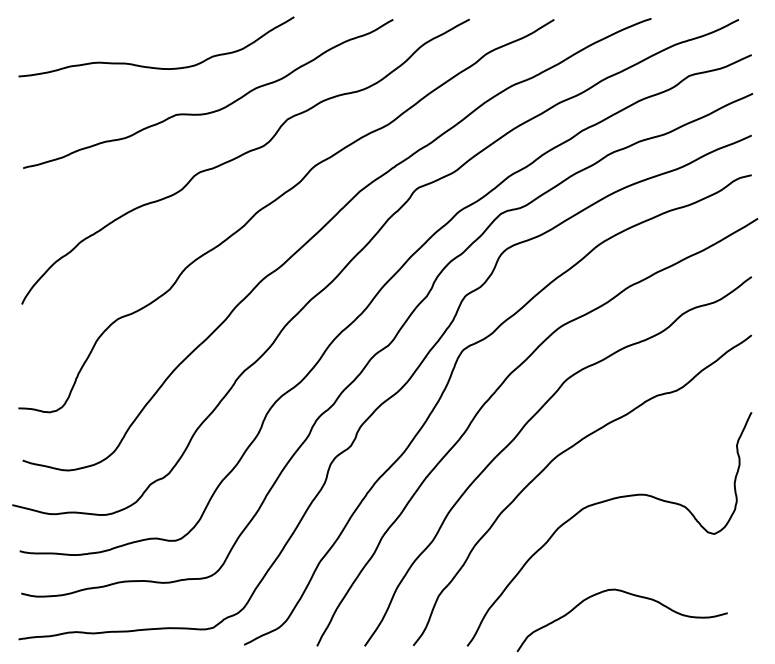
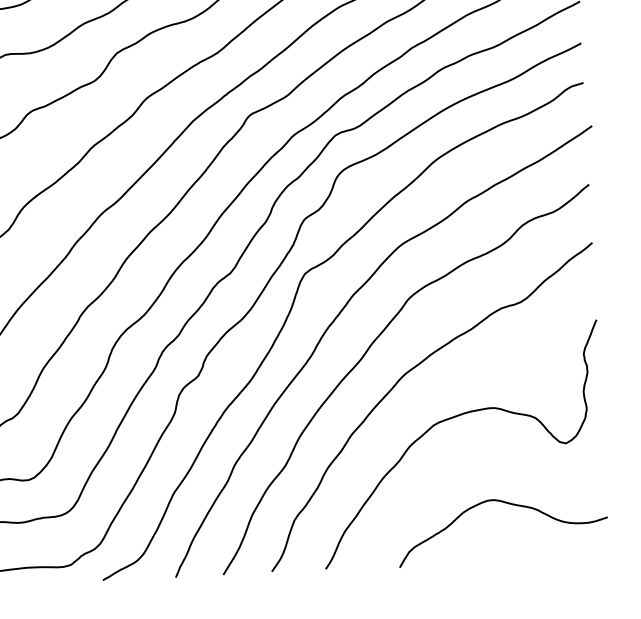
curve: (628, 594) -> (507, 504), moved

